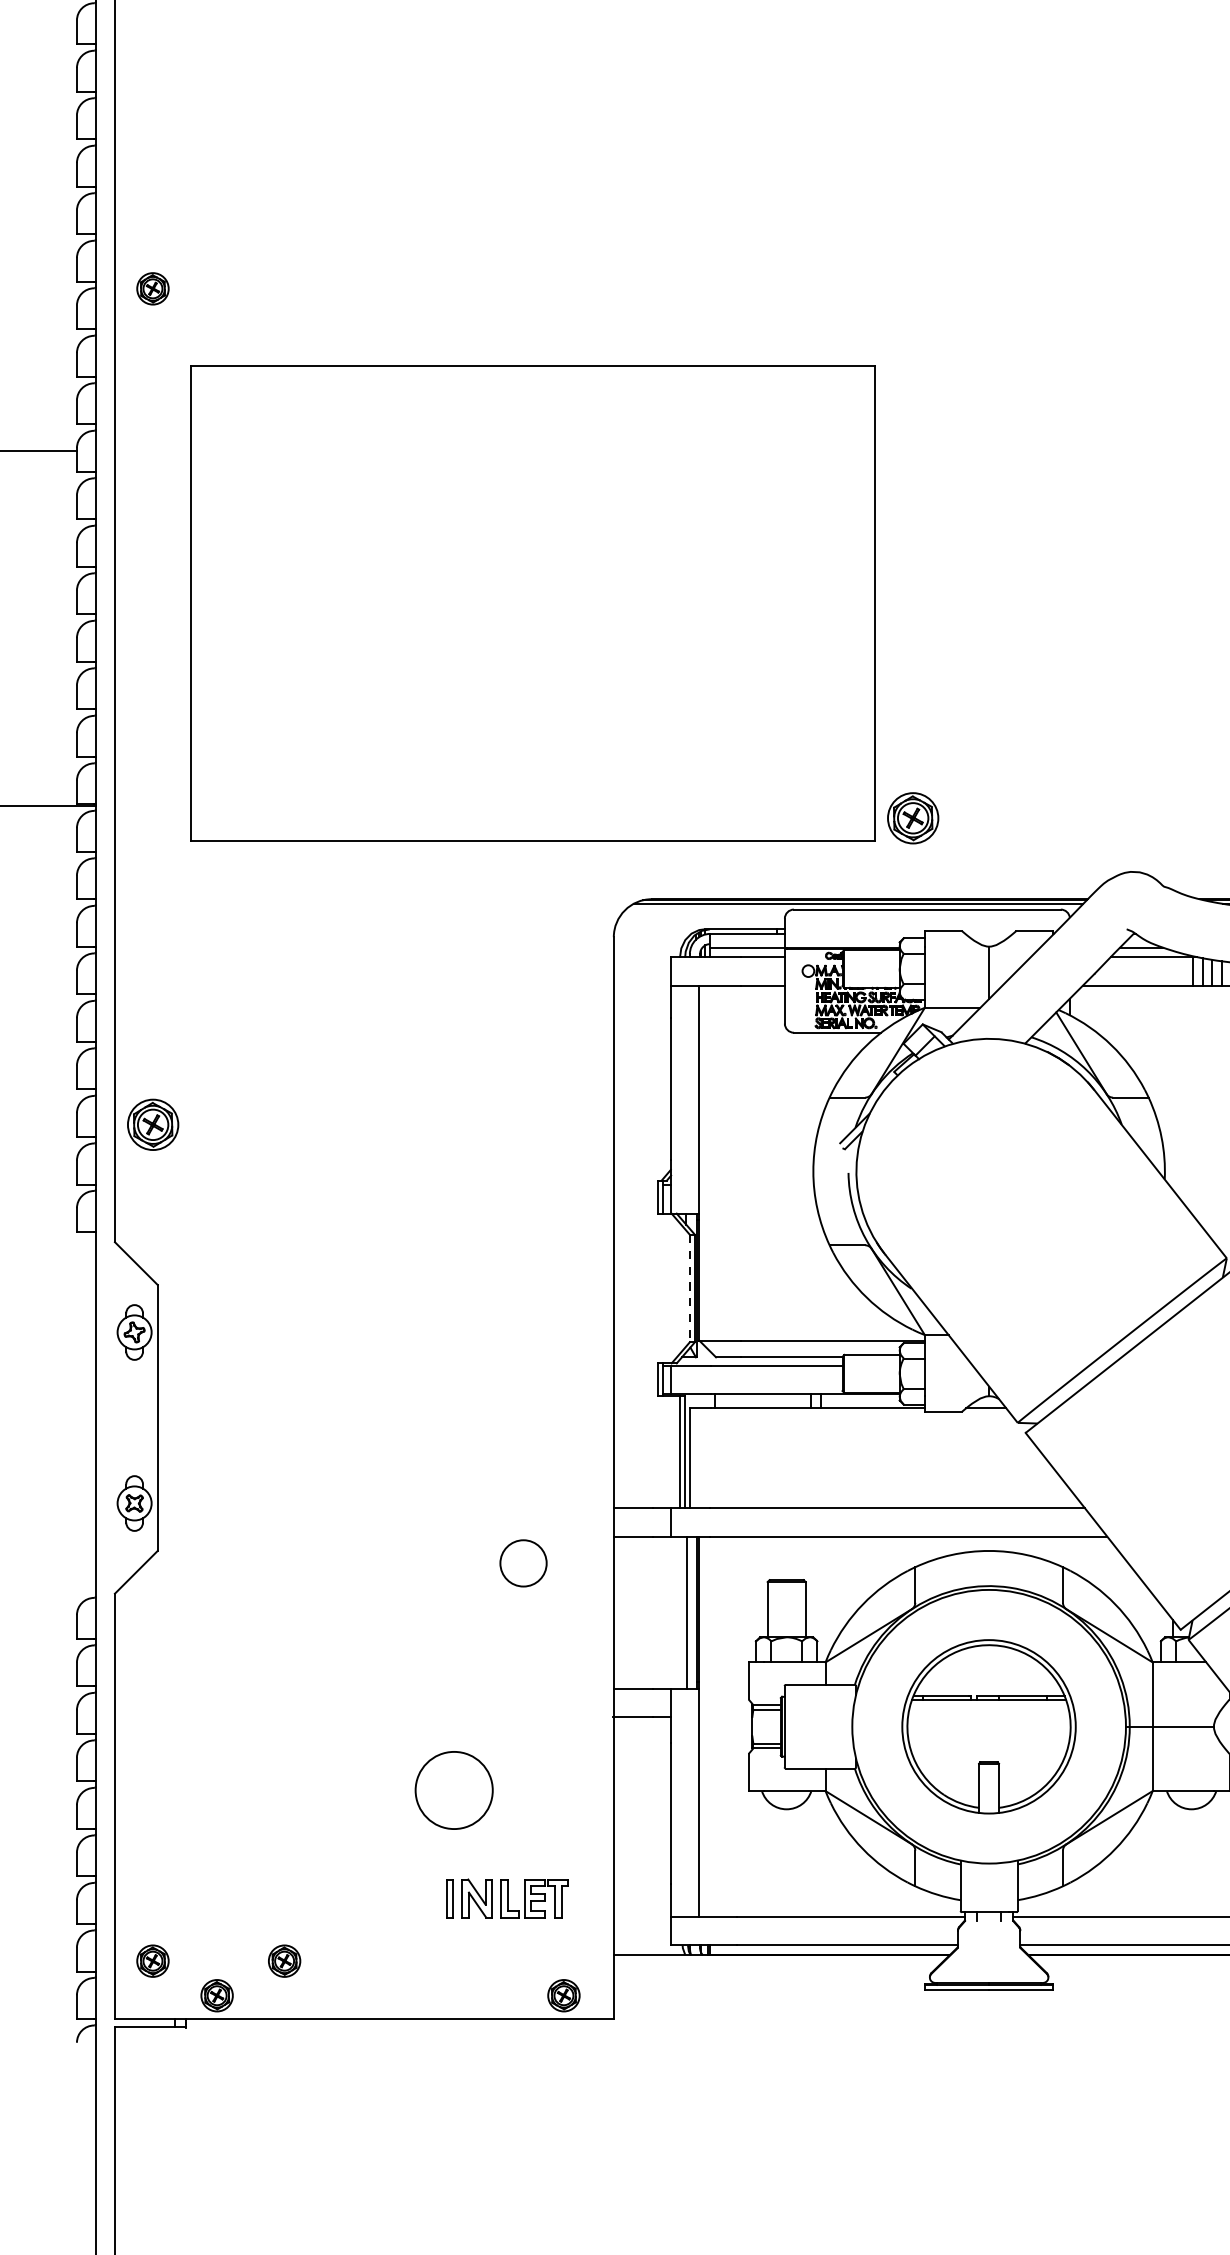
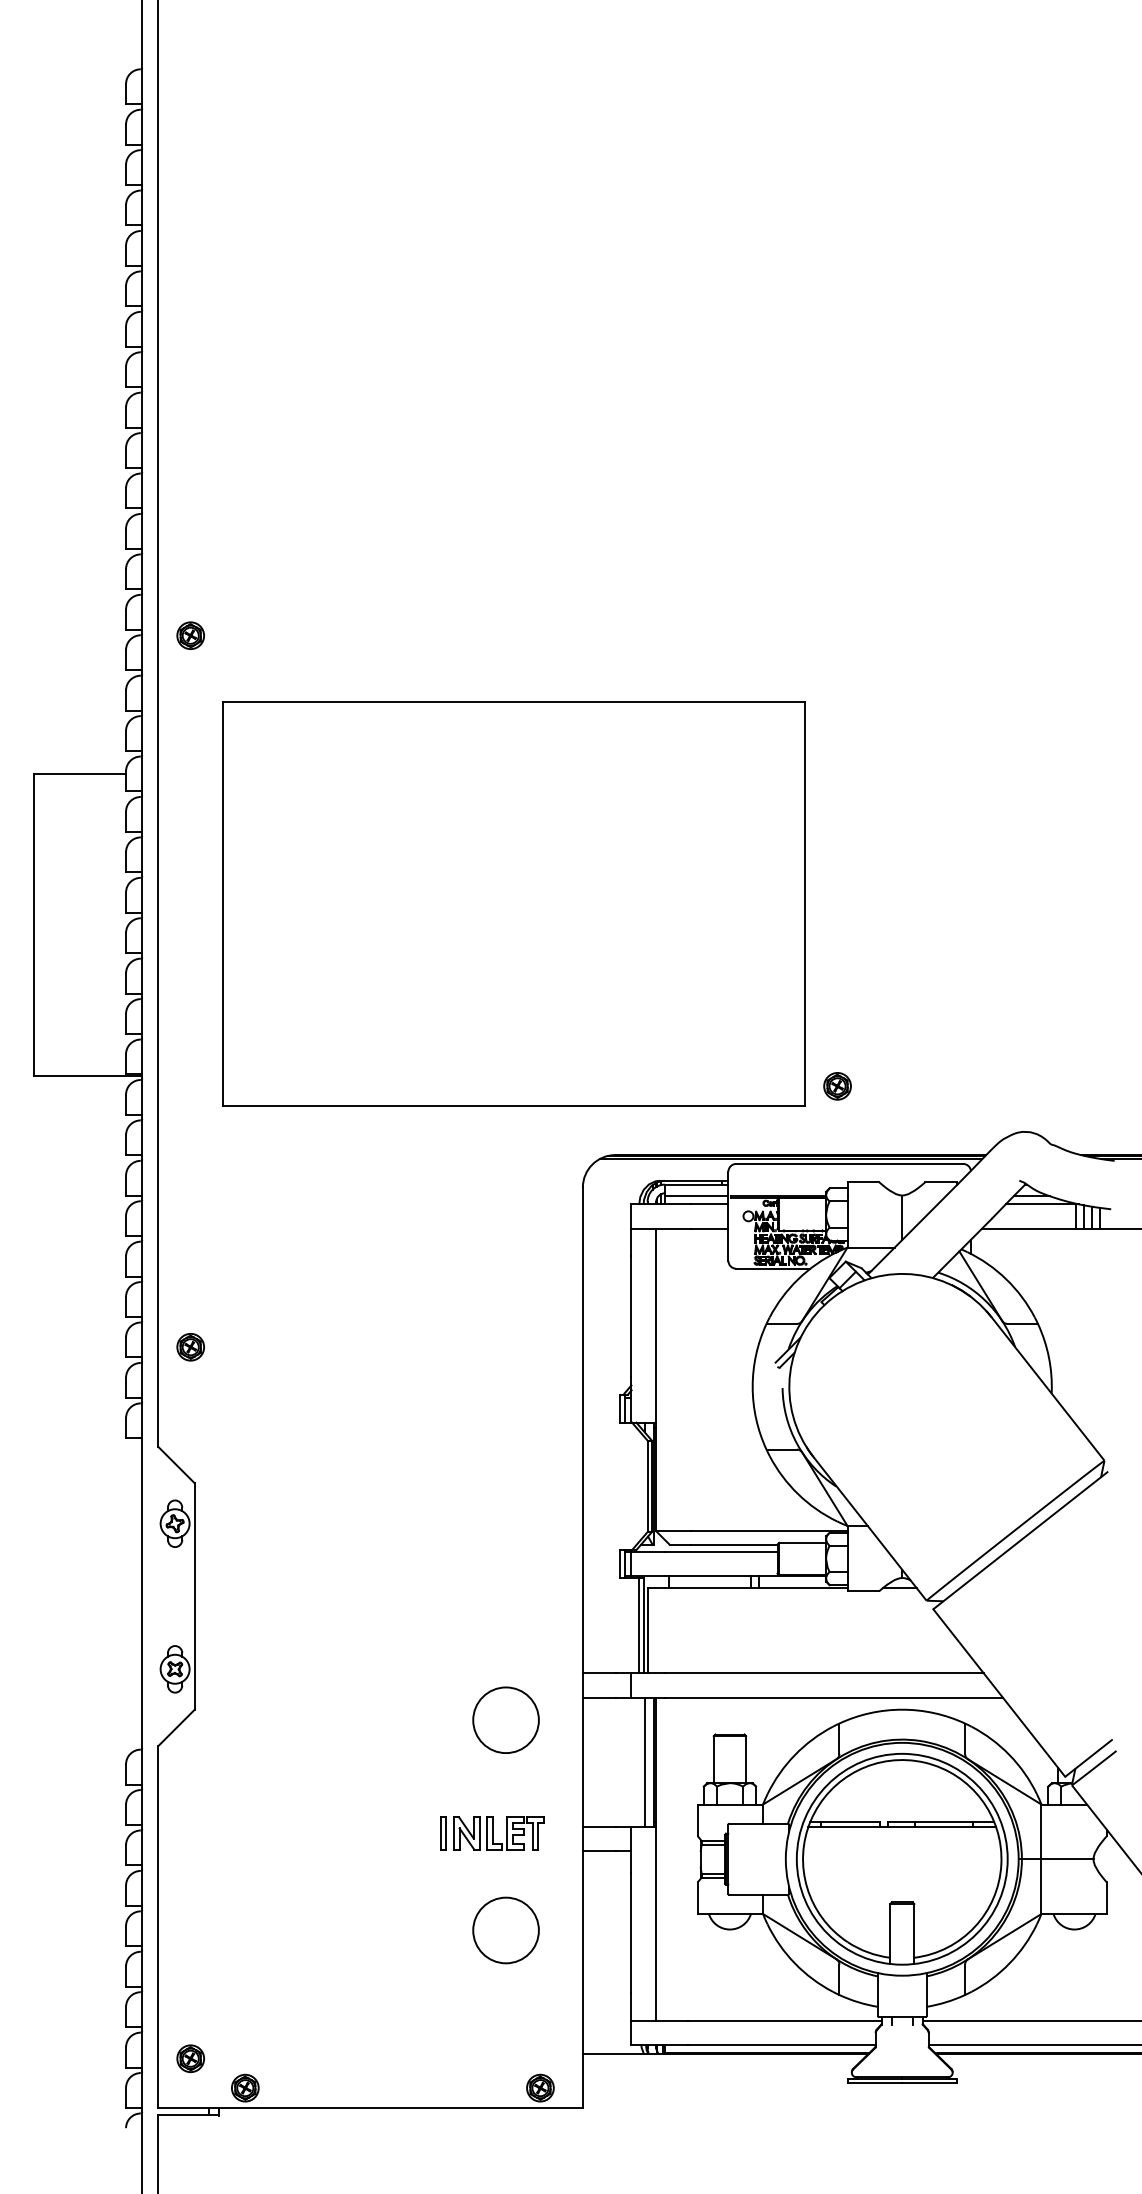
part: (913, 818) -> (837, 1086), size x0.62
part: (152, 1125) -> (190, 1347), size x0.62
line: (689, 1288) -> (647, 1486), dashed -> solid
circle: (522, 1563) -> (505, 1720), size x1.67
part: (988, 1727) -> (901, 1859), size x1.43
circle: (453, 1790) -> (505, 1930), moved
part: (507, 1898) -> (492, 1833), moved
part: (284, 1960) -> (302, 2058), removed

